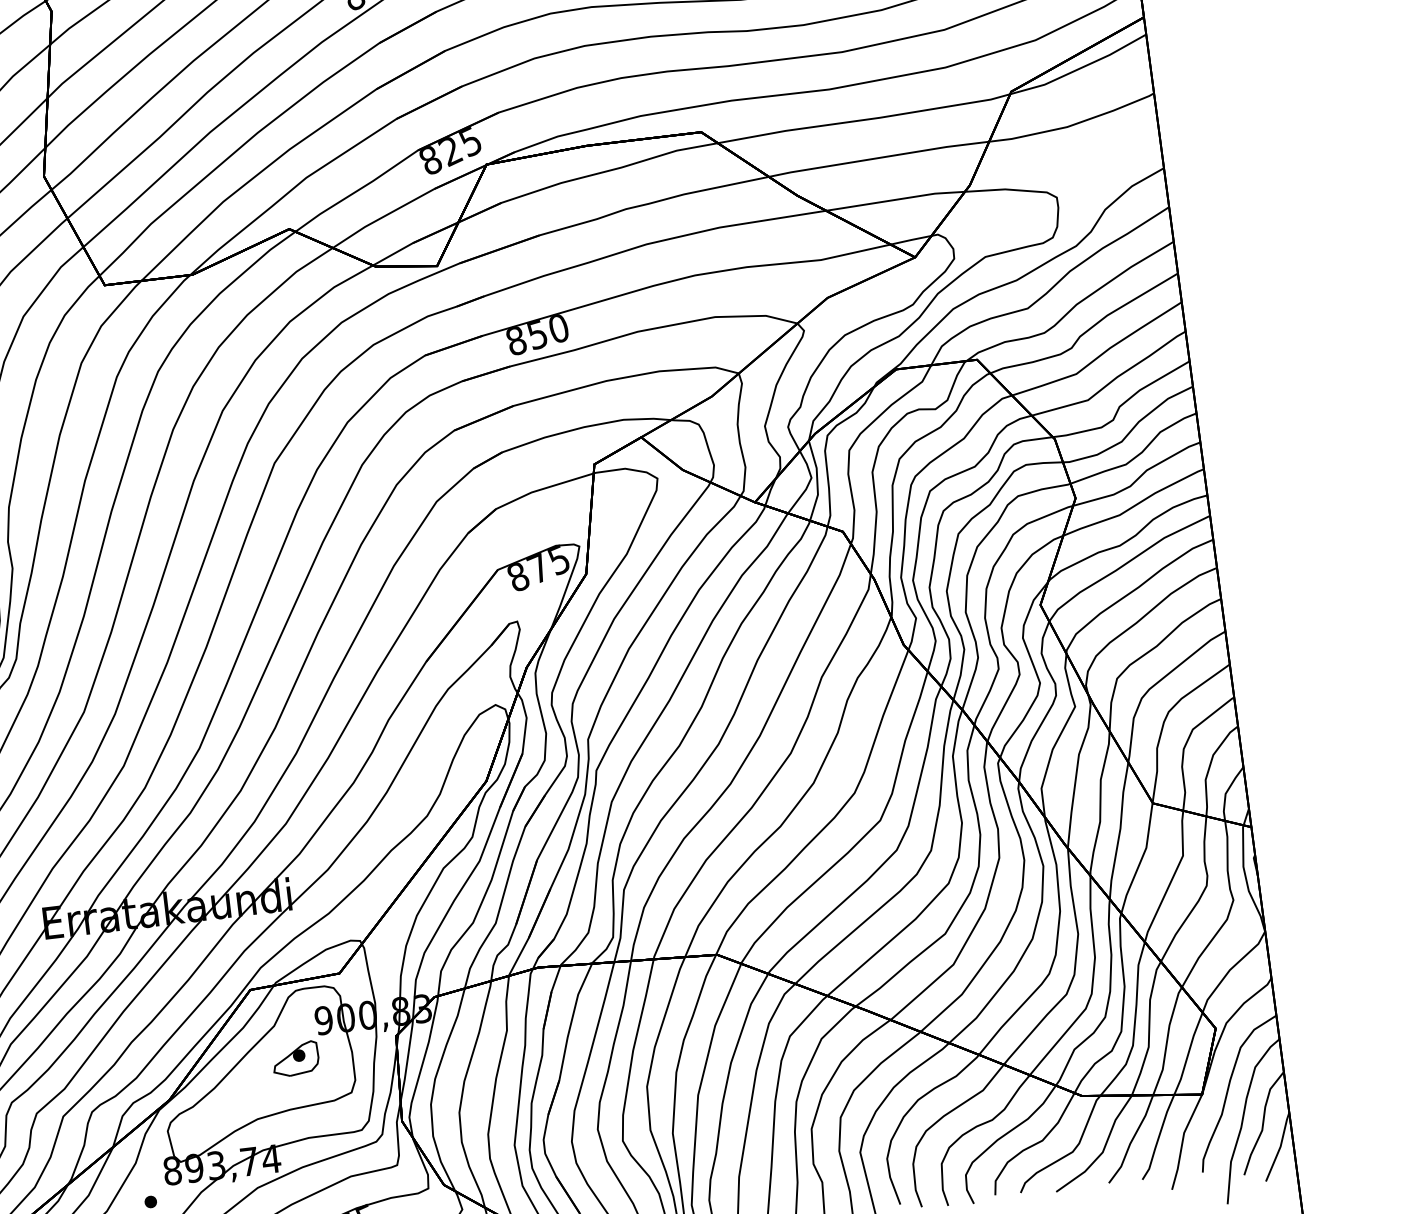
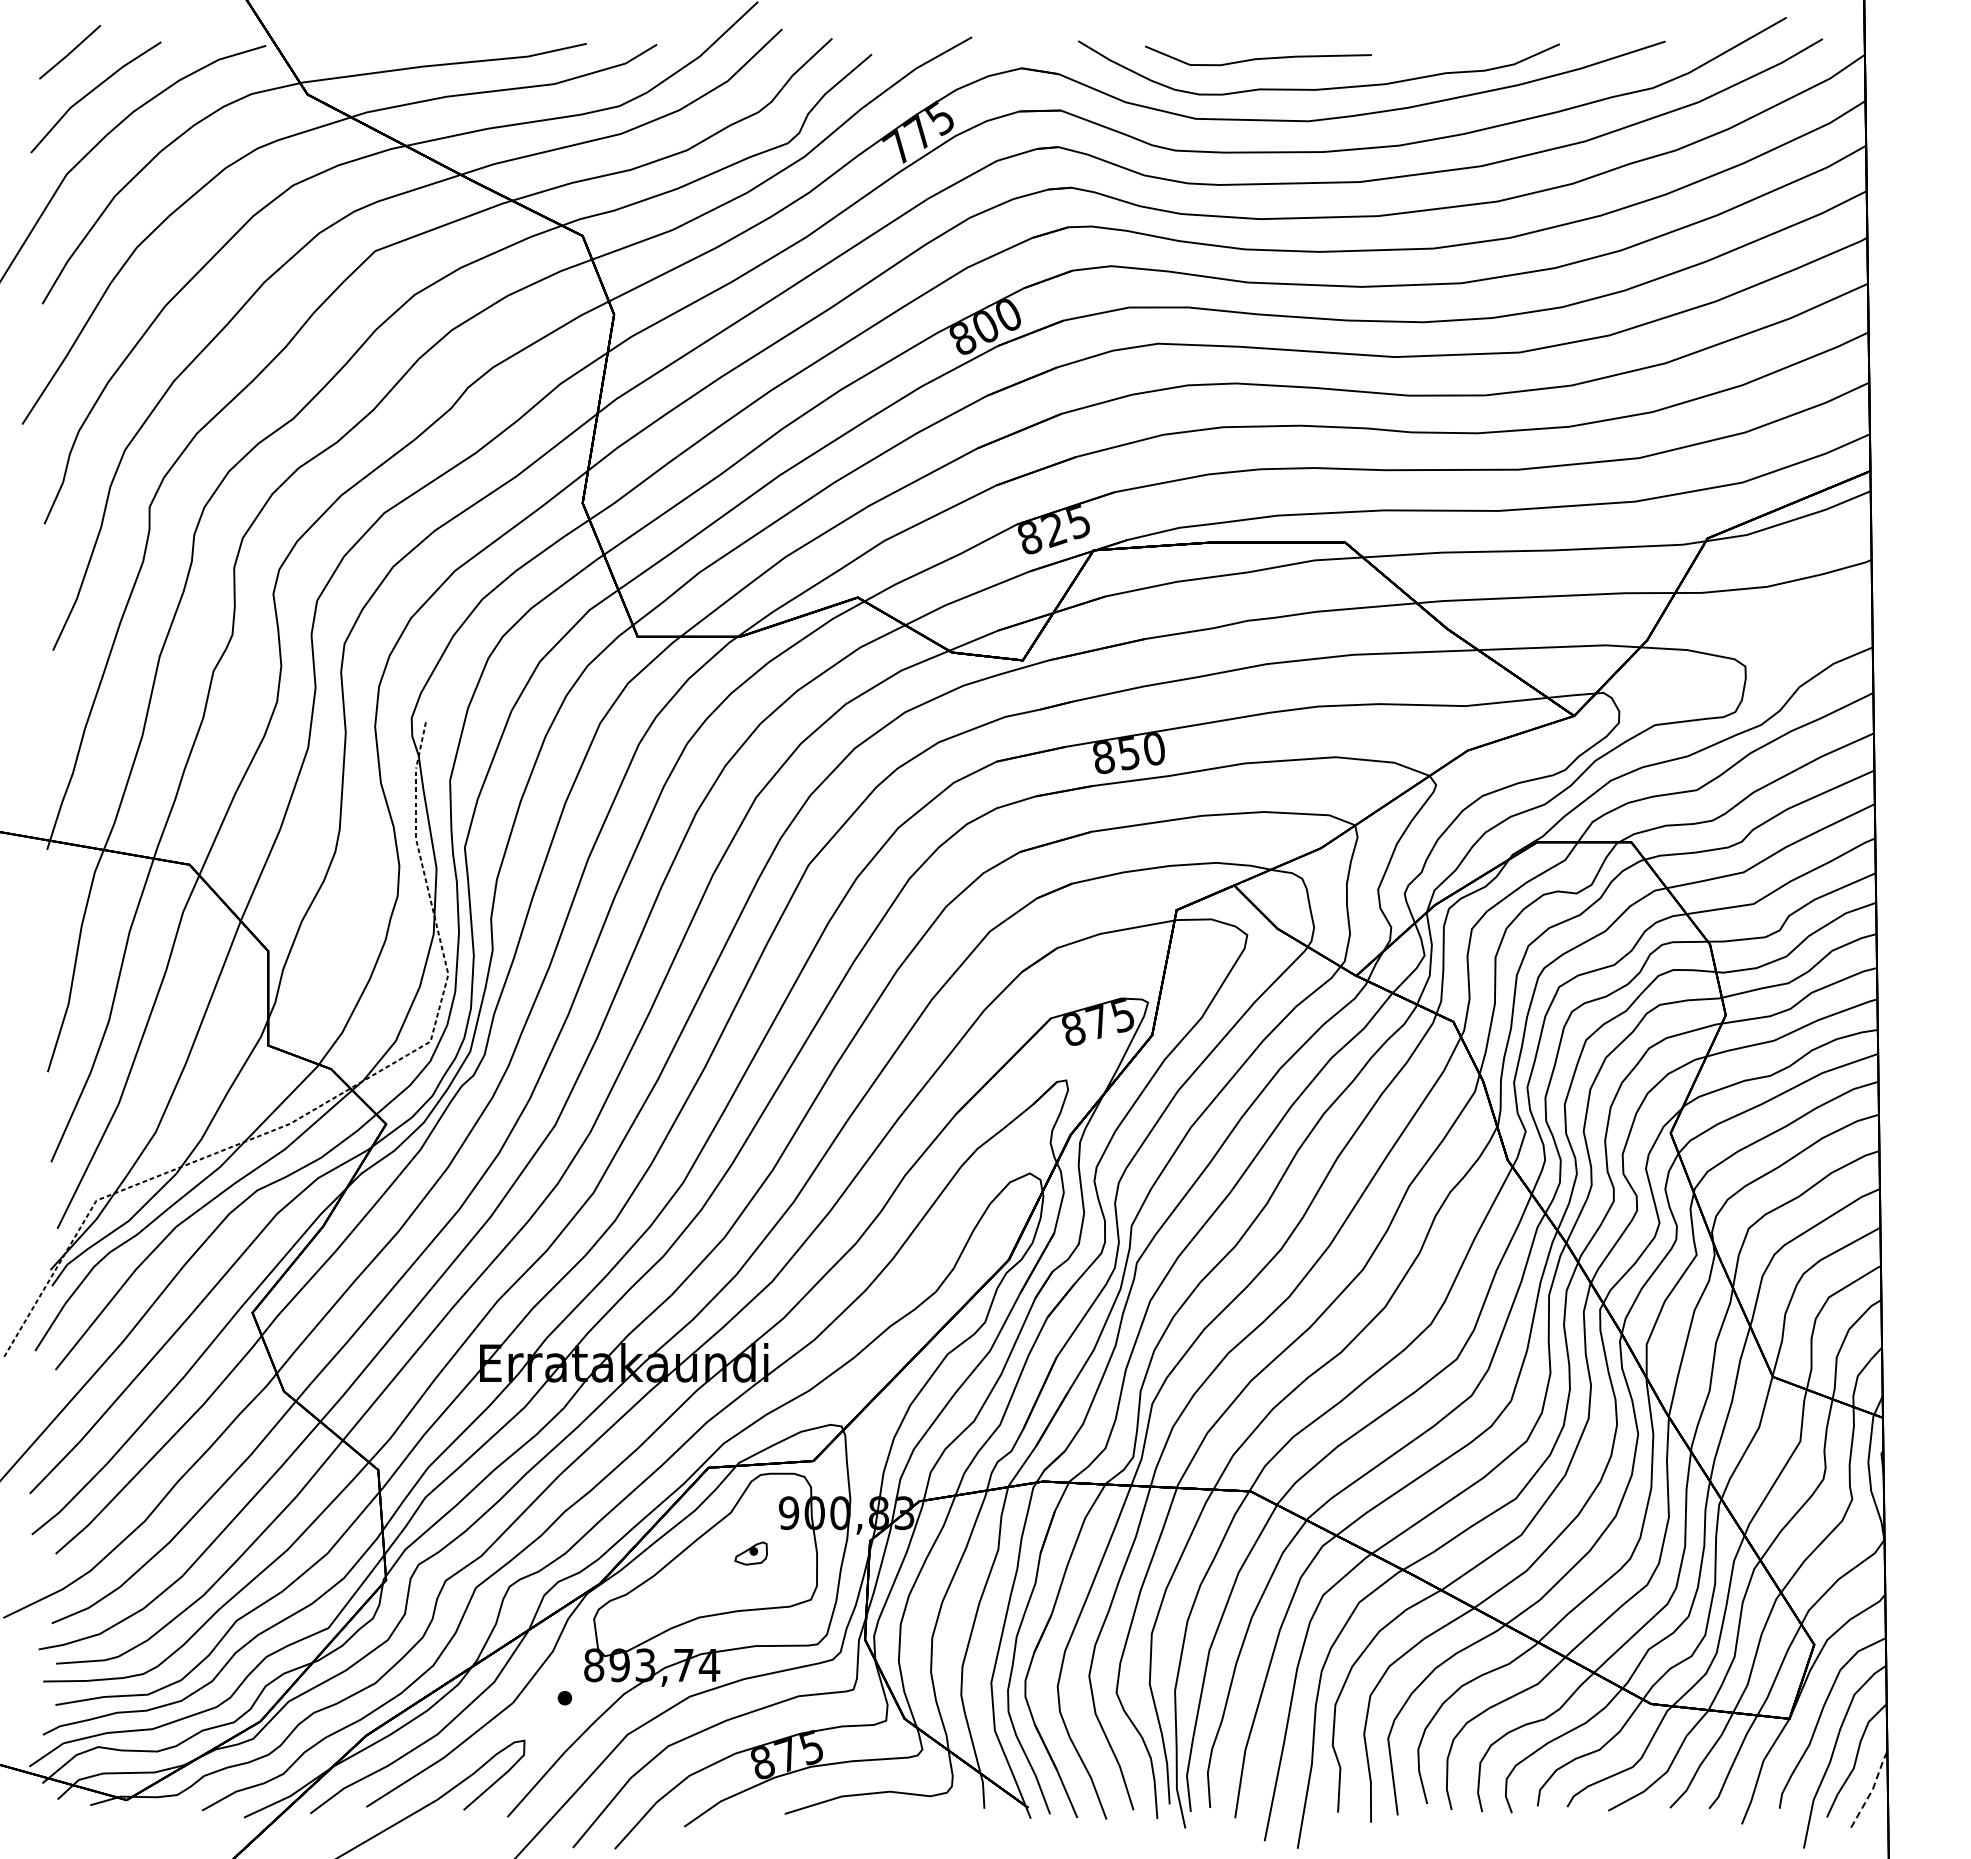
part: (295, 1059) -> (750, 1553), size x0.6
line: (1280, 1146) -> (1872, 1789), solid -> dashed

